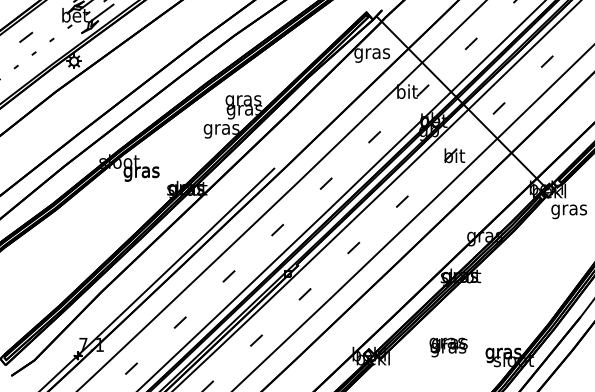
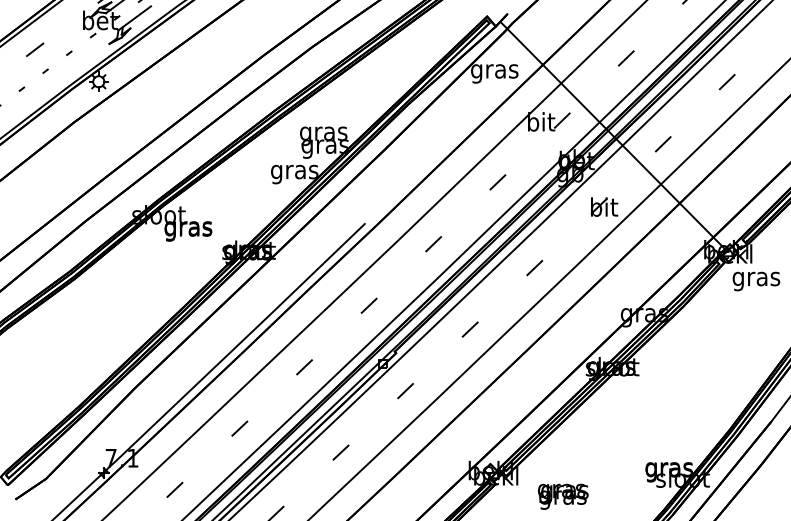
text: (448, 347) -> (563, 496), moved

